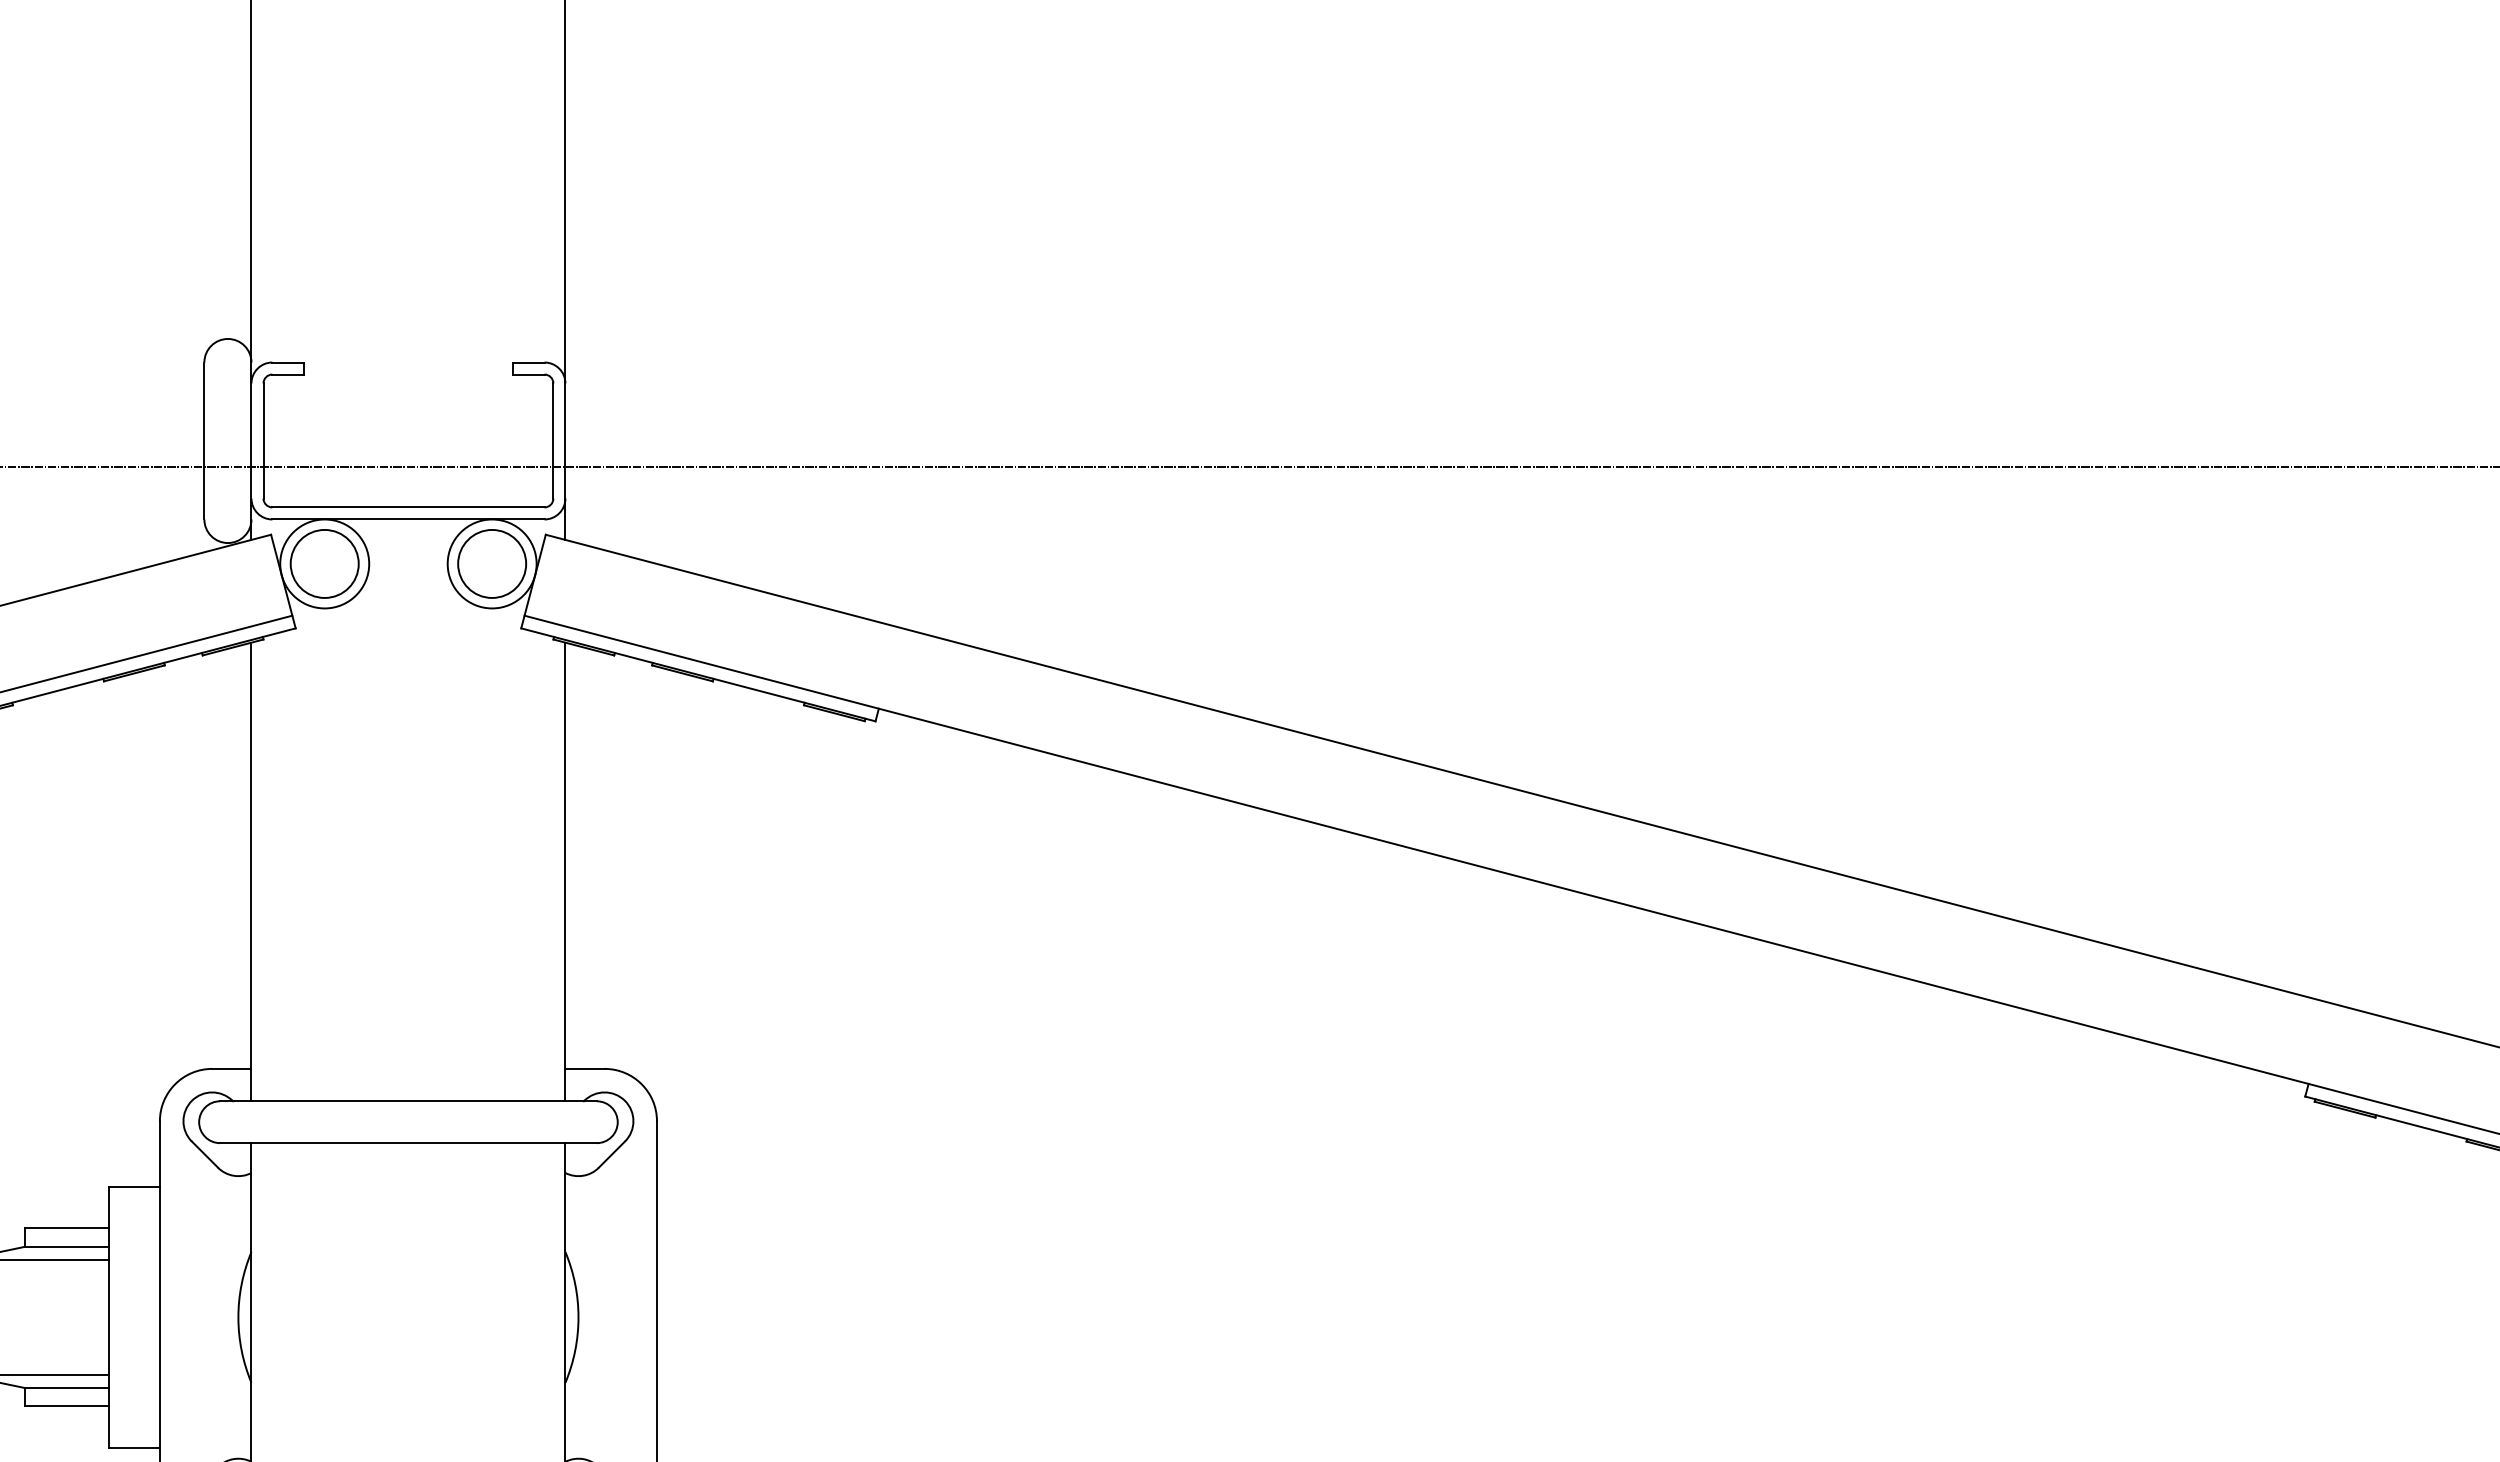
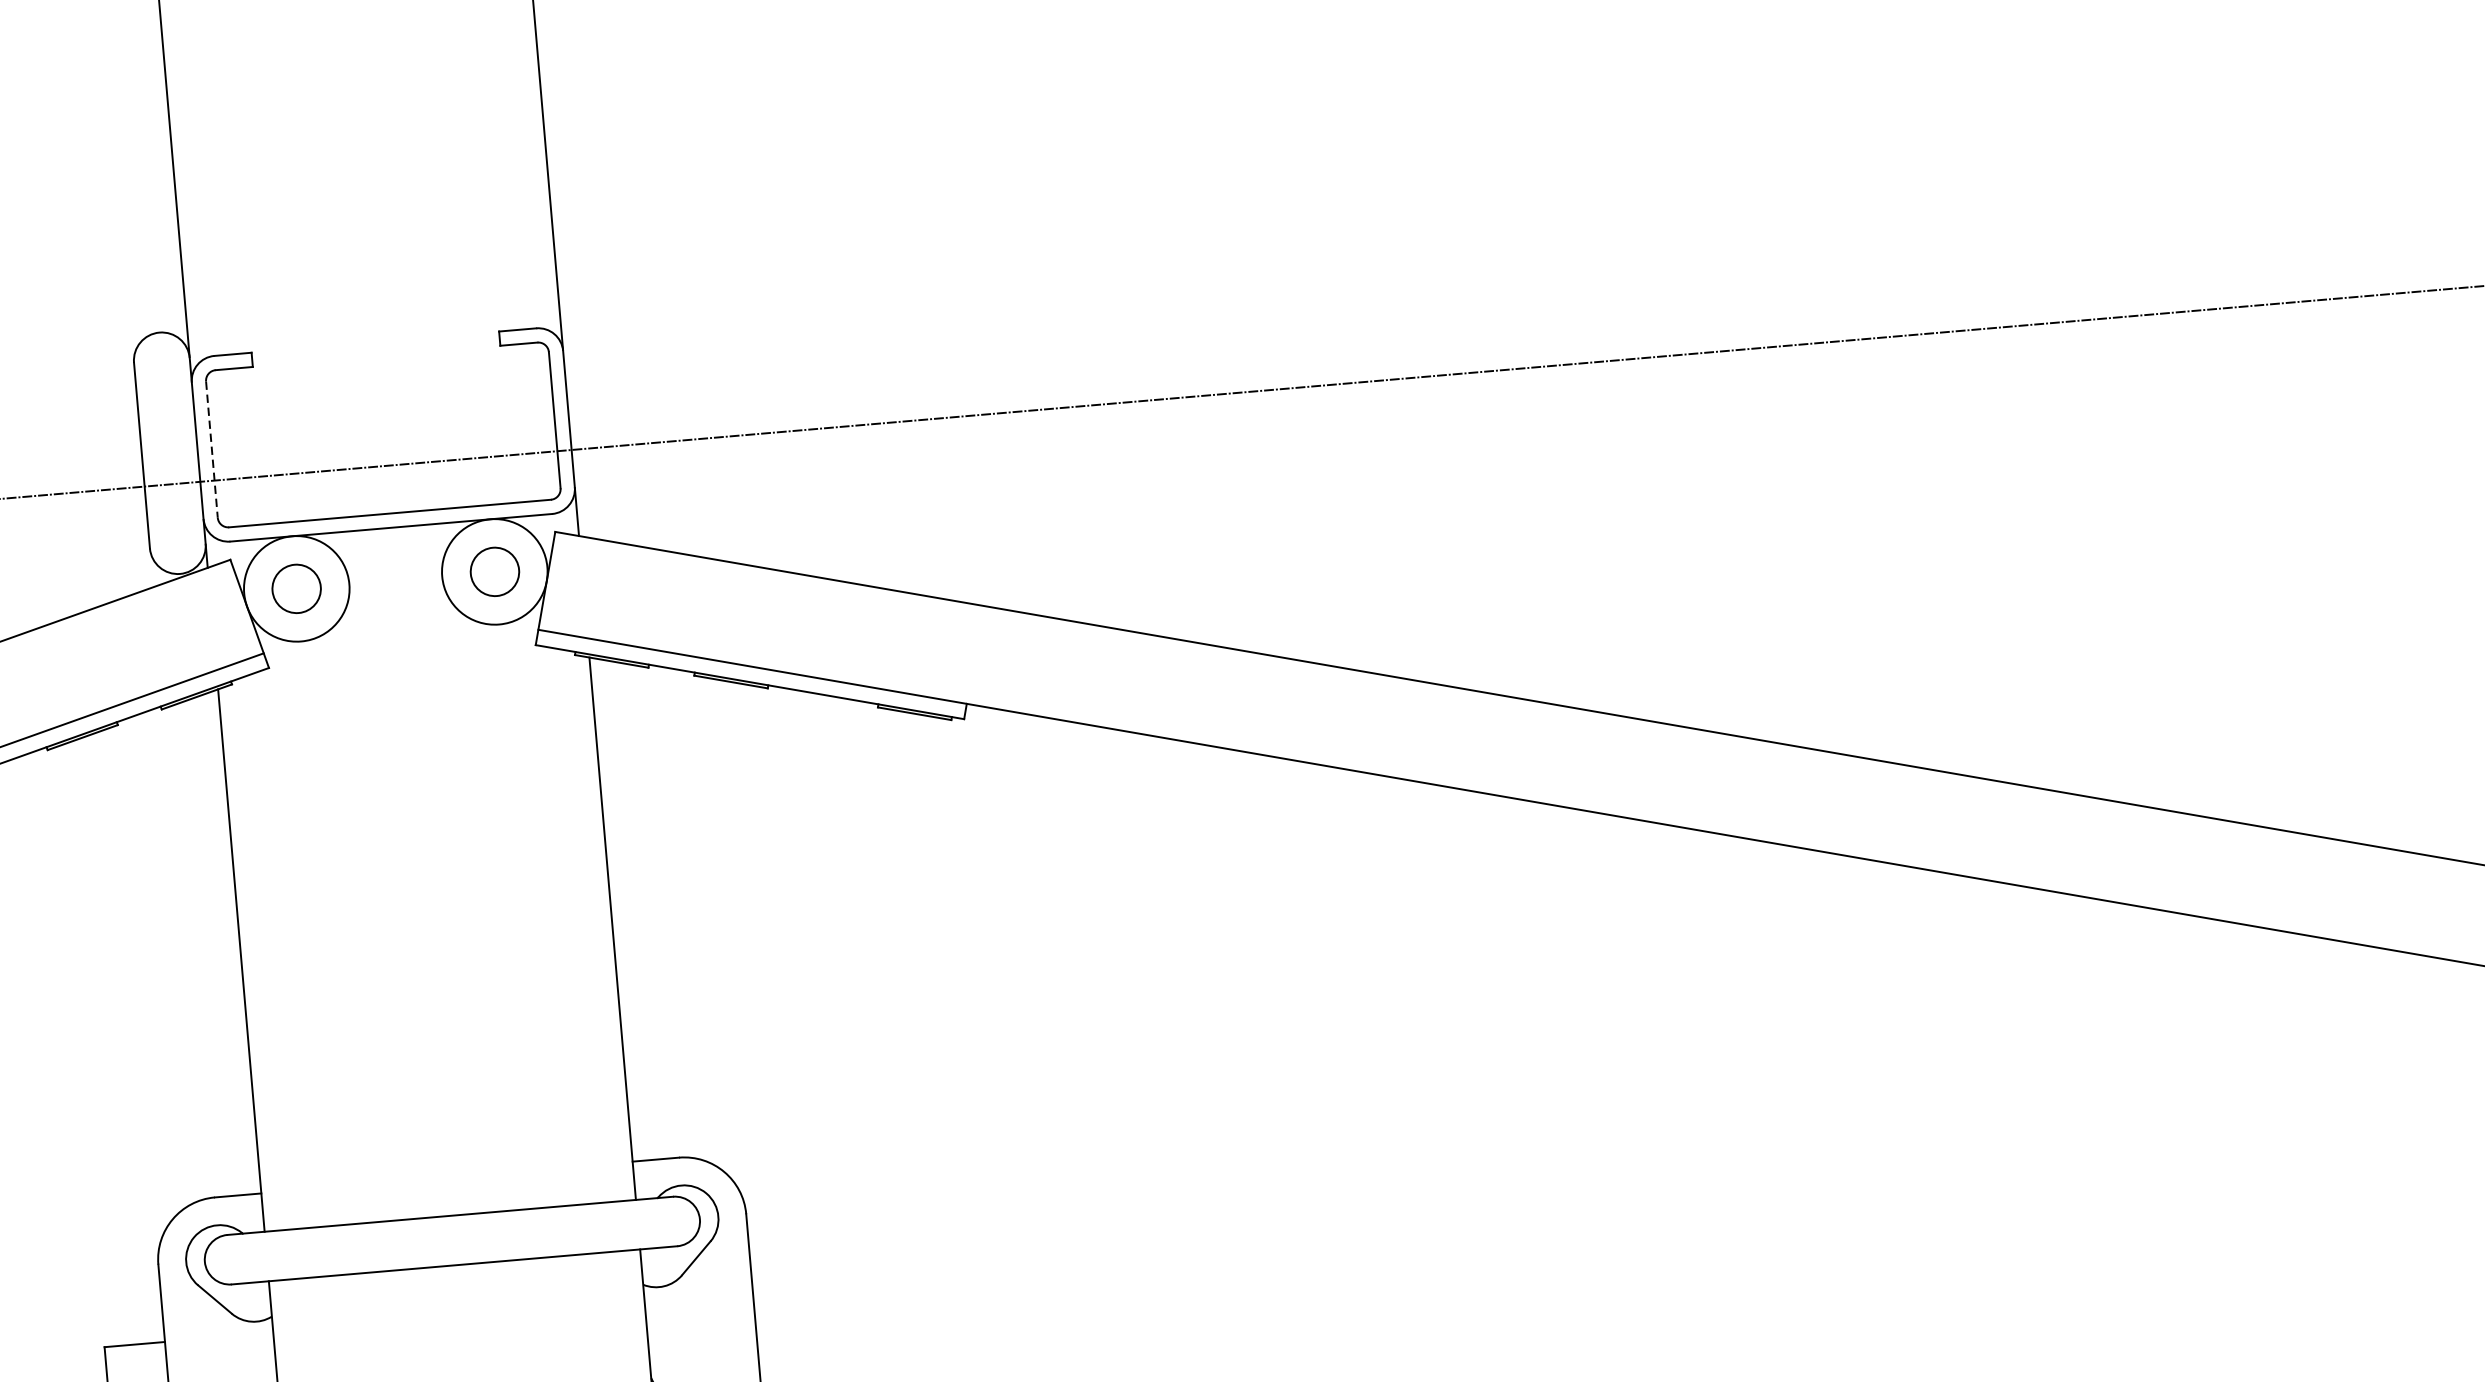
line: (263, 441) -> (211, 450), solid -> dashed
circle: (324, 563) -> (296, 588), size x0.6
circle: (492, 563) -> (495, 571), size x0.6

